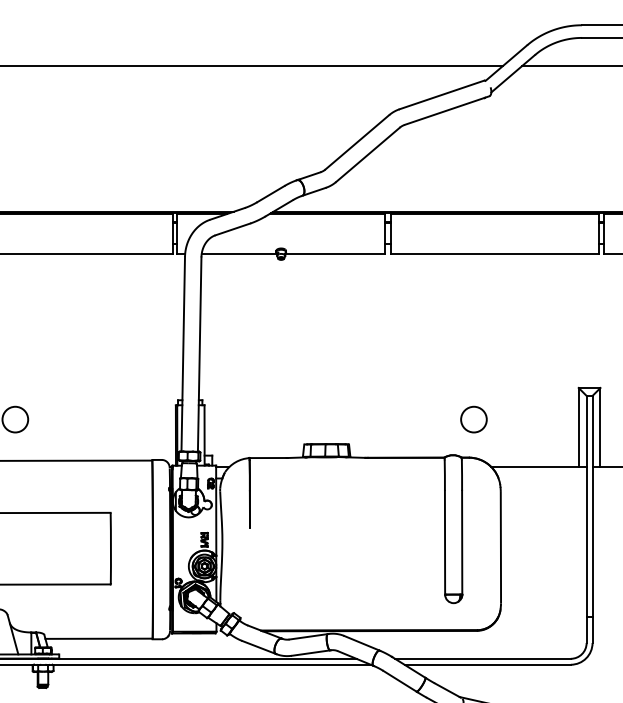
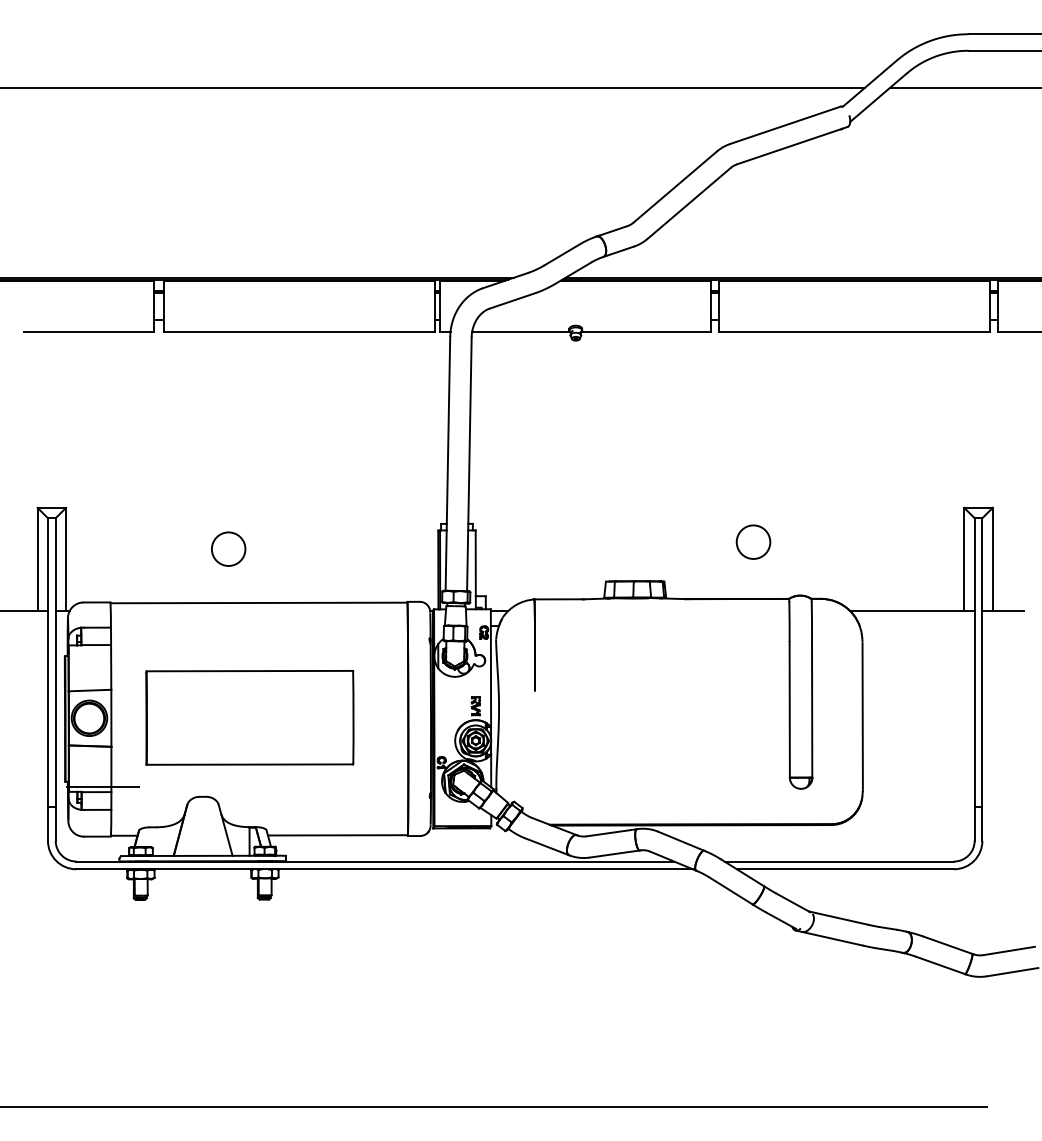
circle: (473, 419) -> (753, 541), moved

